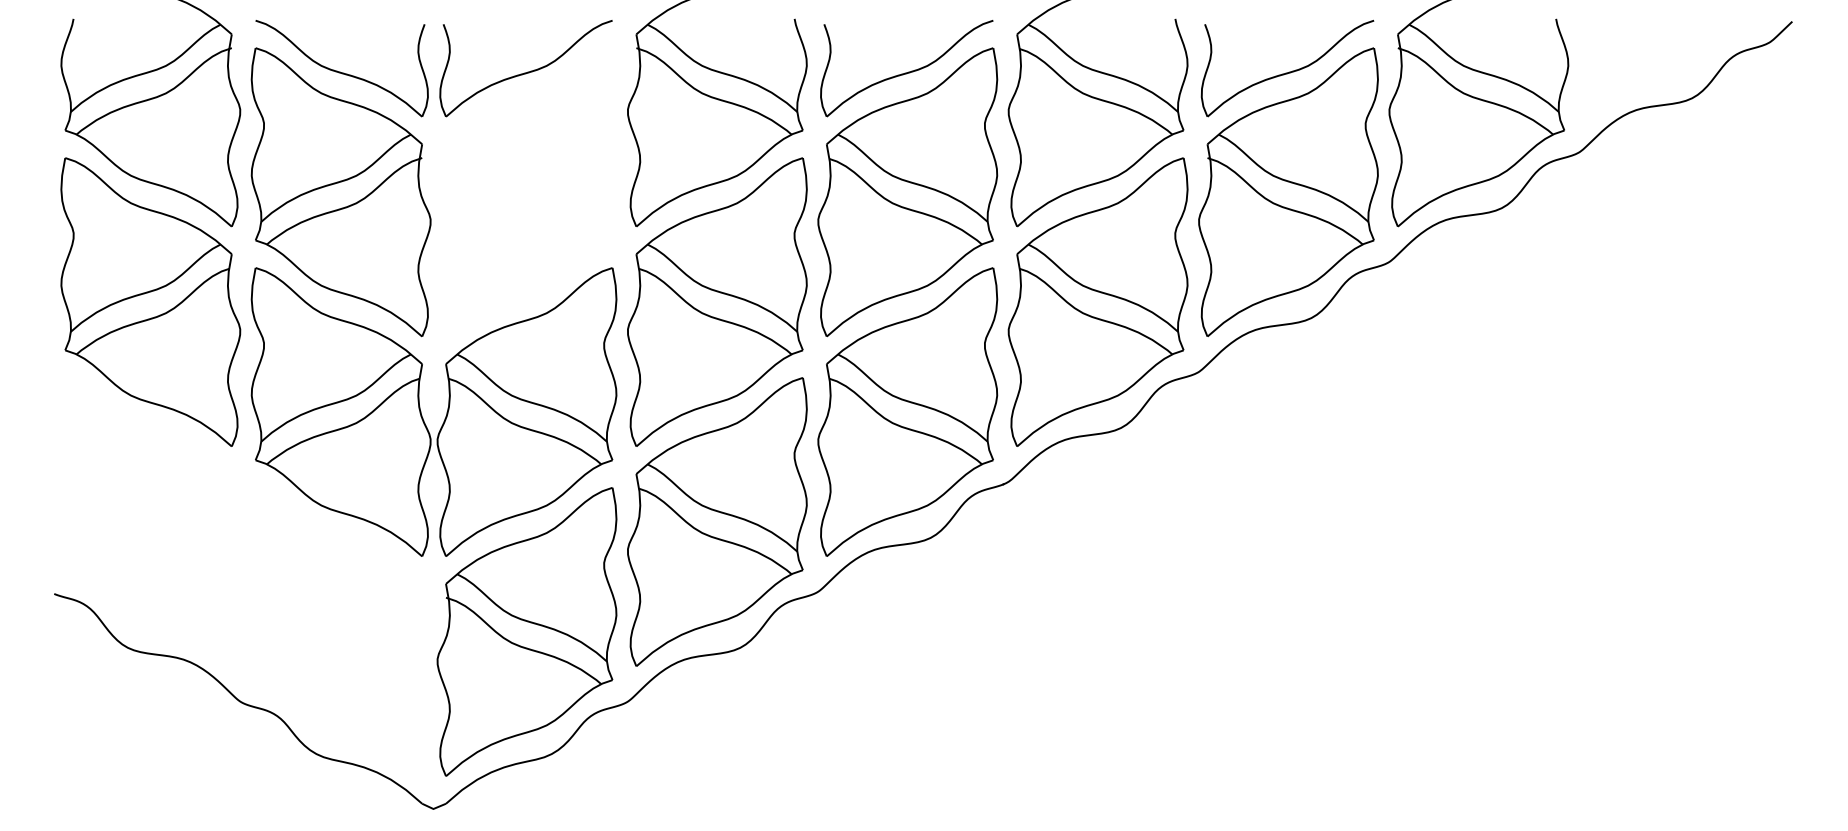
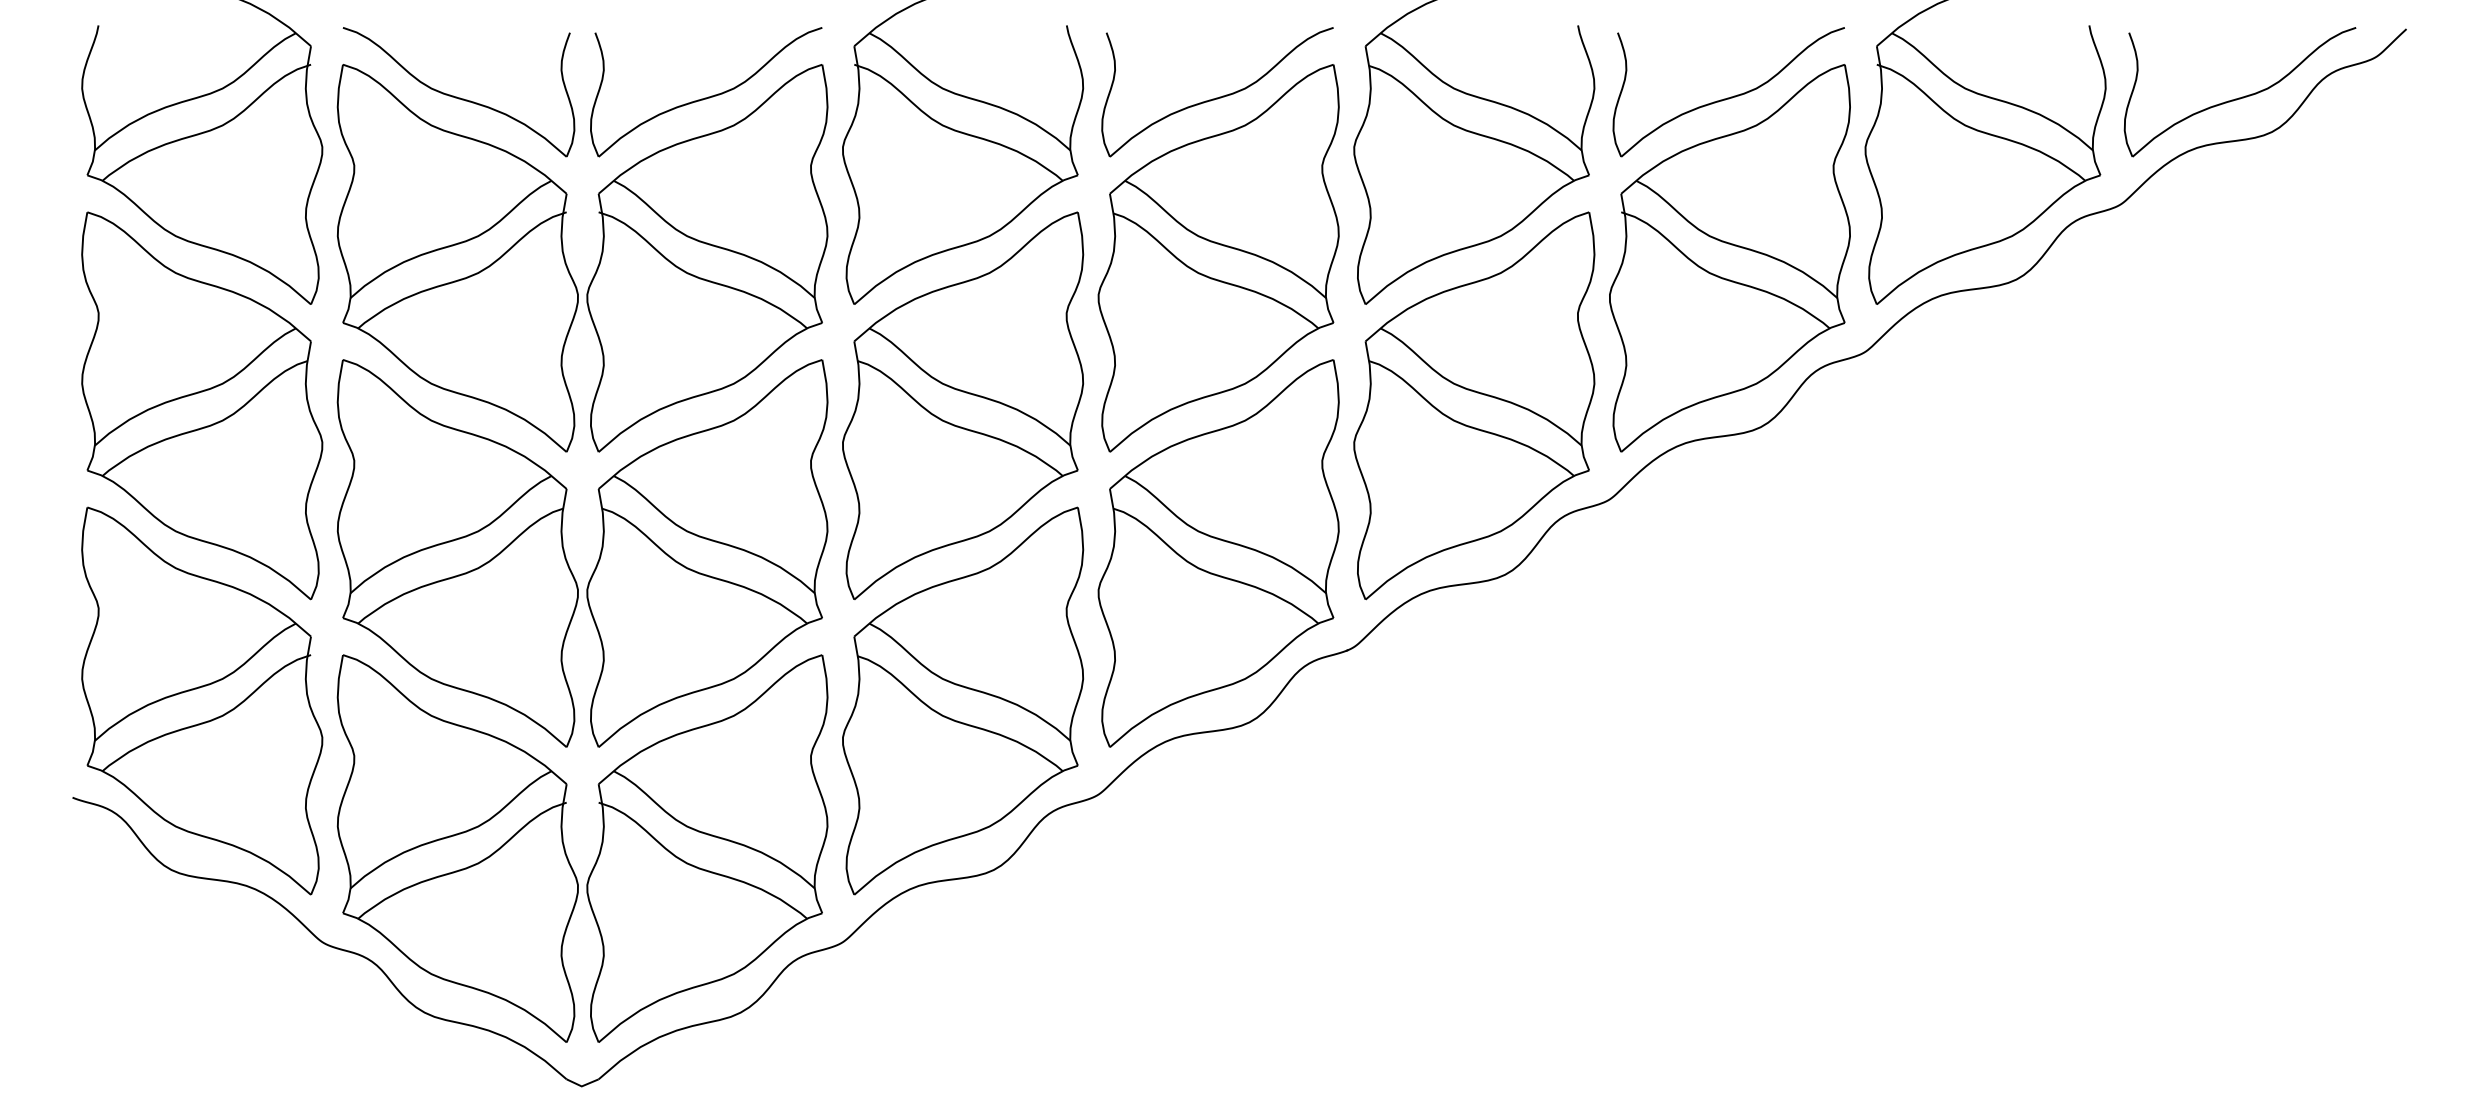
part: (1667, 68) -> (2239, 92), added
part: (527, 192) -> (707, 258), added
part: (151, 521) -> (202, 700), added
part: (340, 631) -> (457, 848), added

